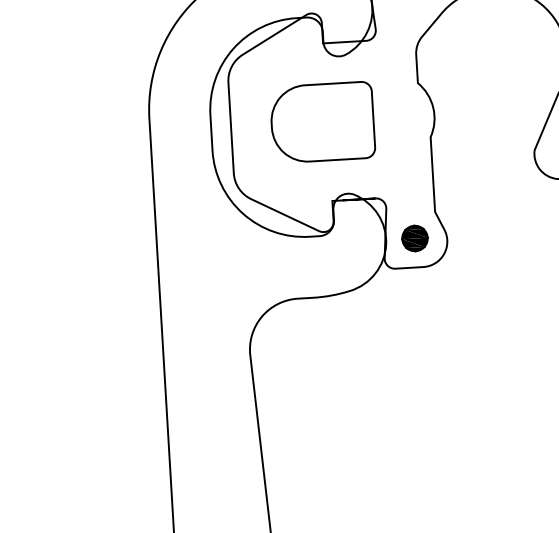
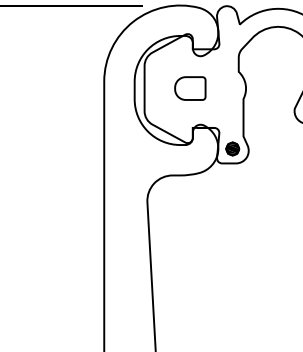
part: (323, 122) -> (190, 88), size x0.6

